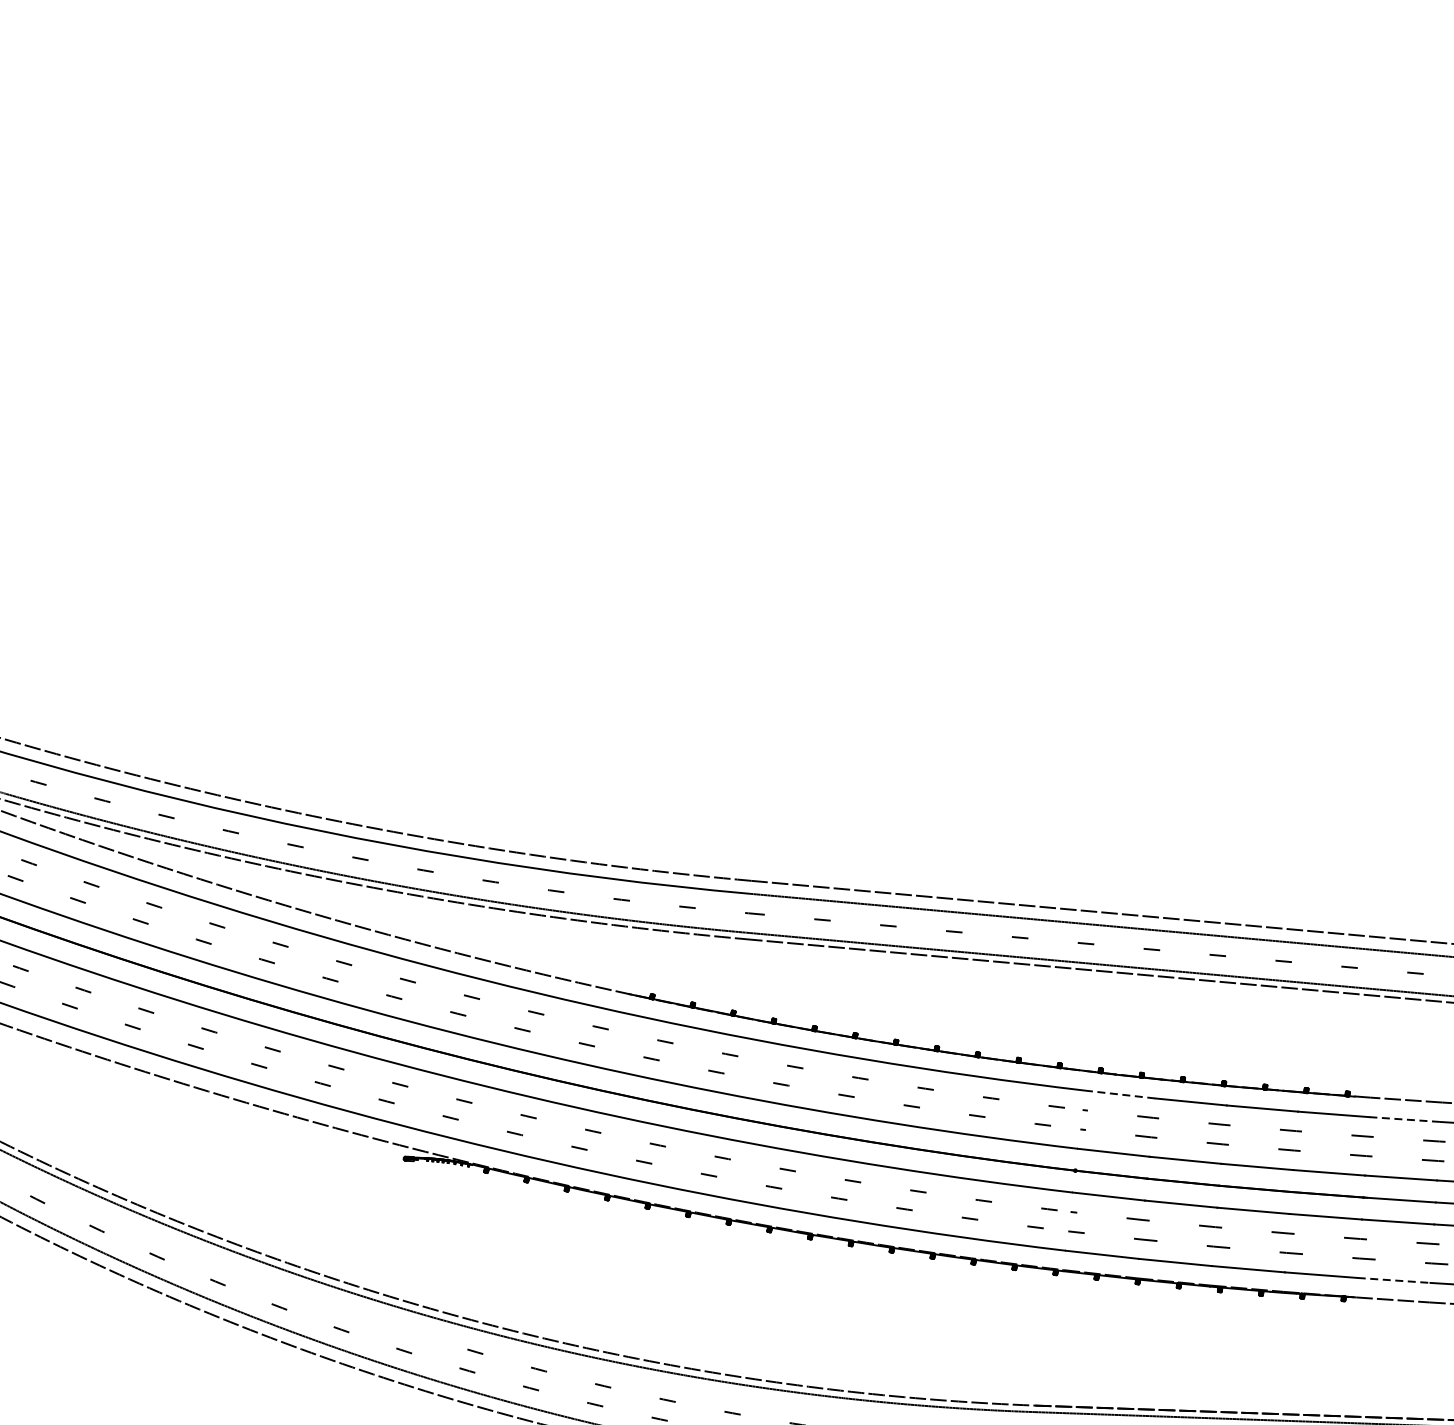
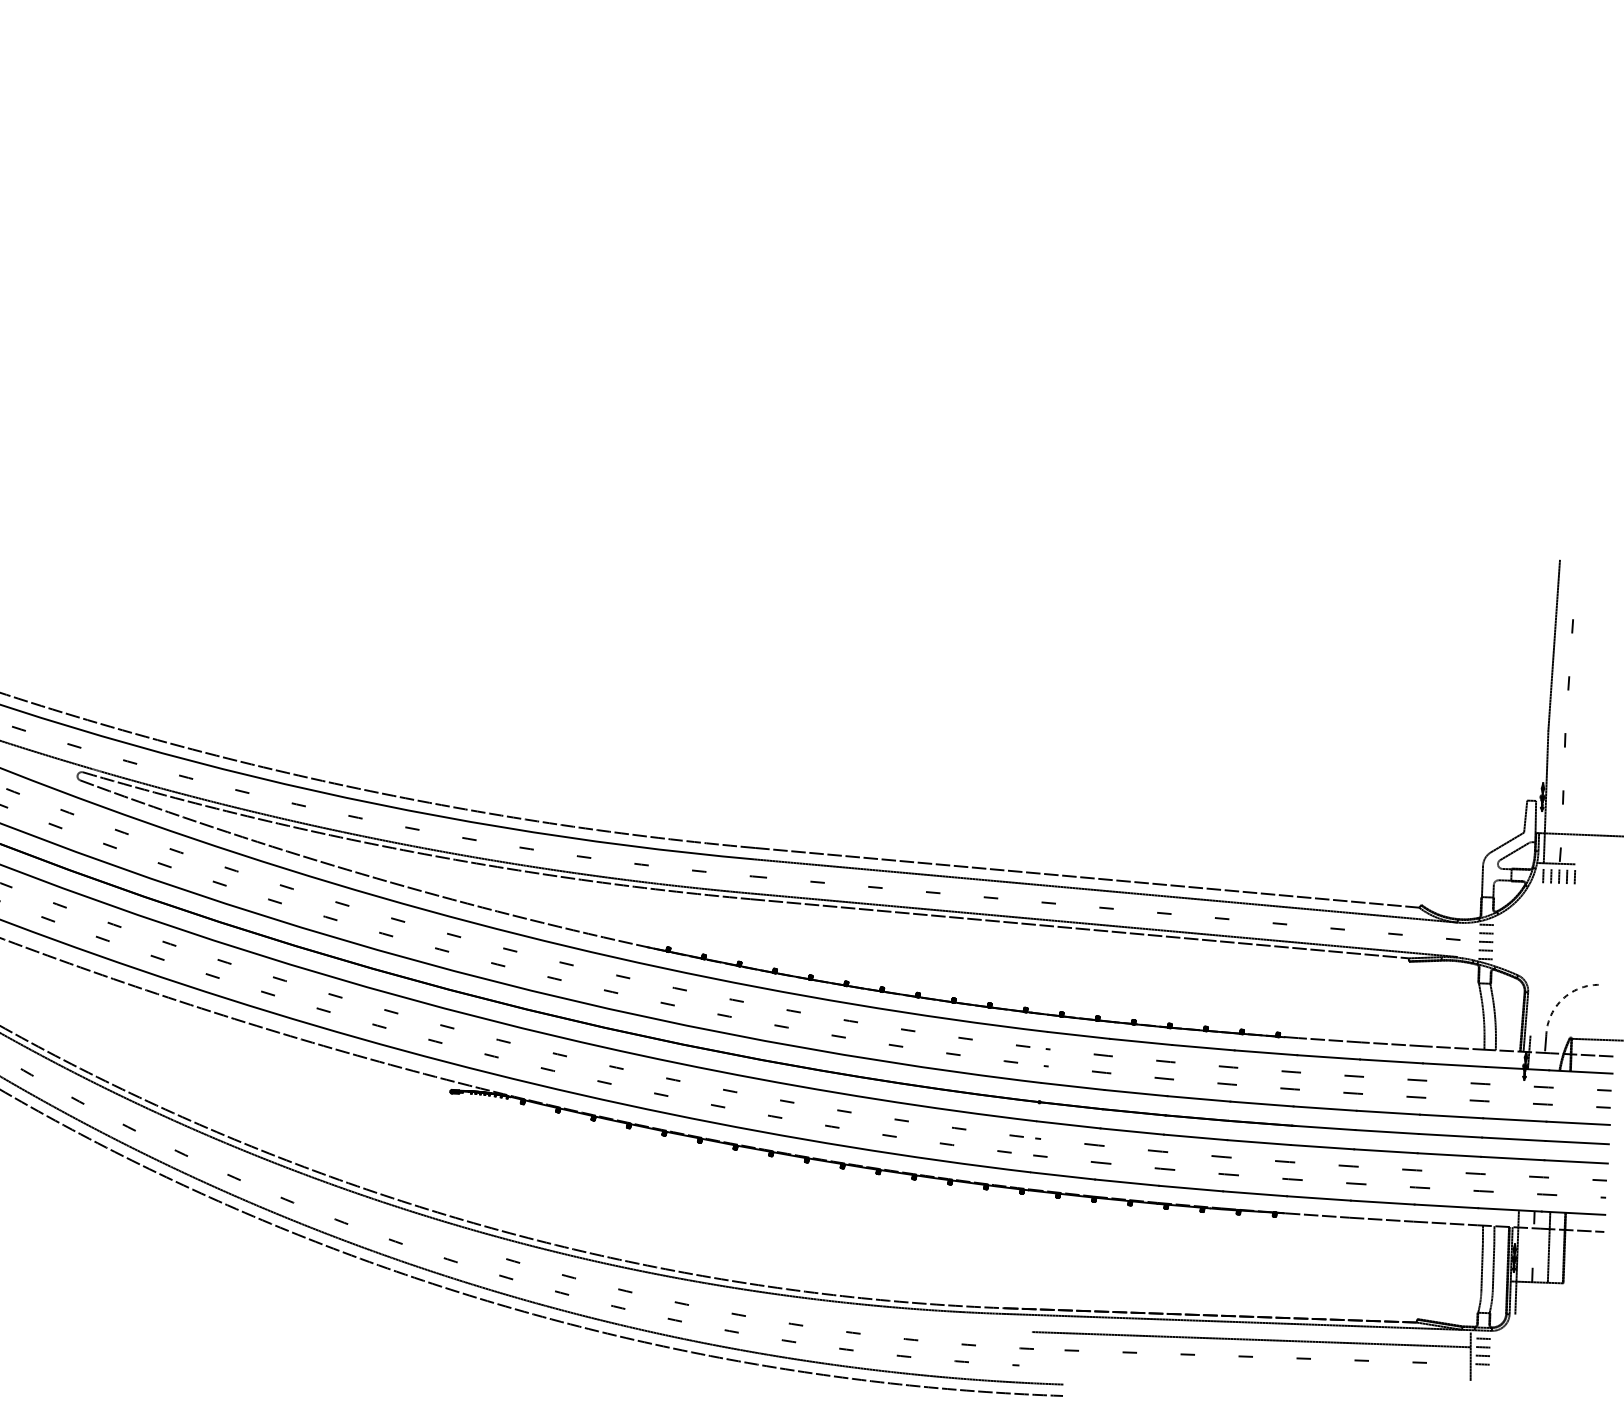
line: (1121, 1094) -> (1079, 1035), dashed -> solid
line: (1406, 1119) -> (1329, 1057), dashed -> solid
line: (1393, 1280) -> (1318, 1198), dashed -> solid

